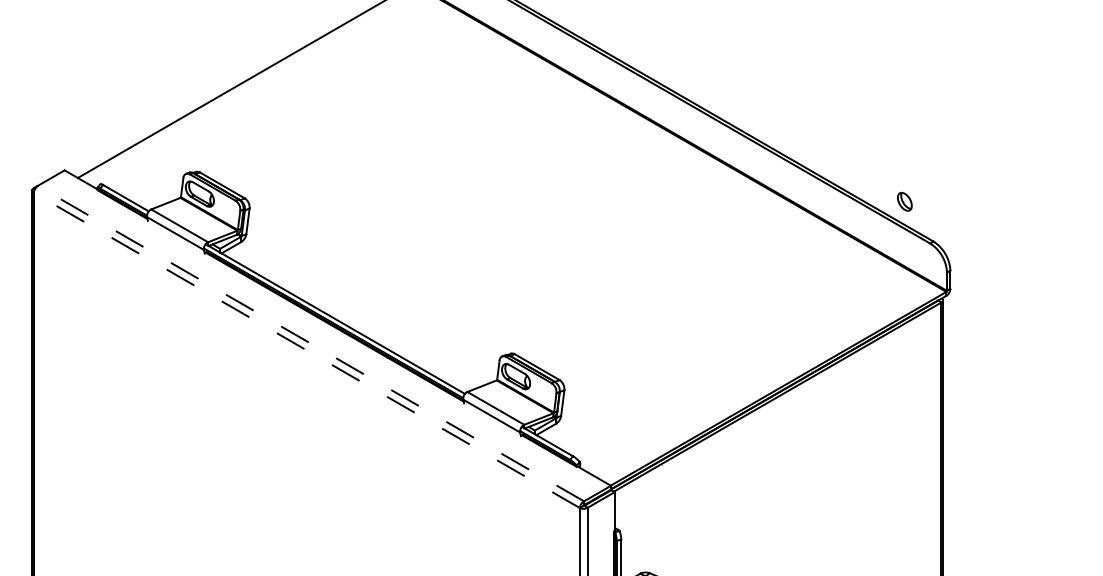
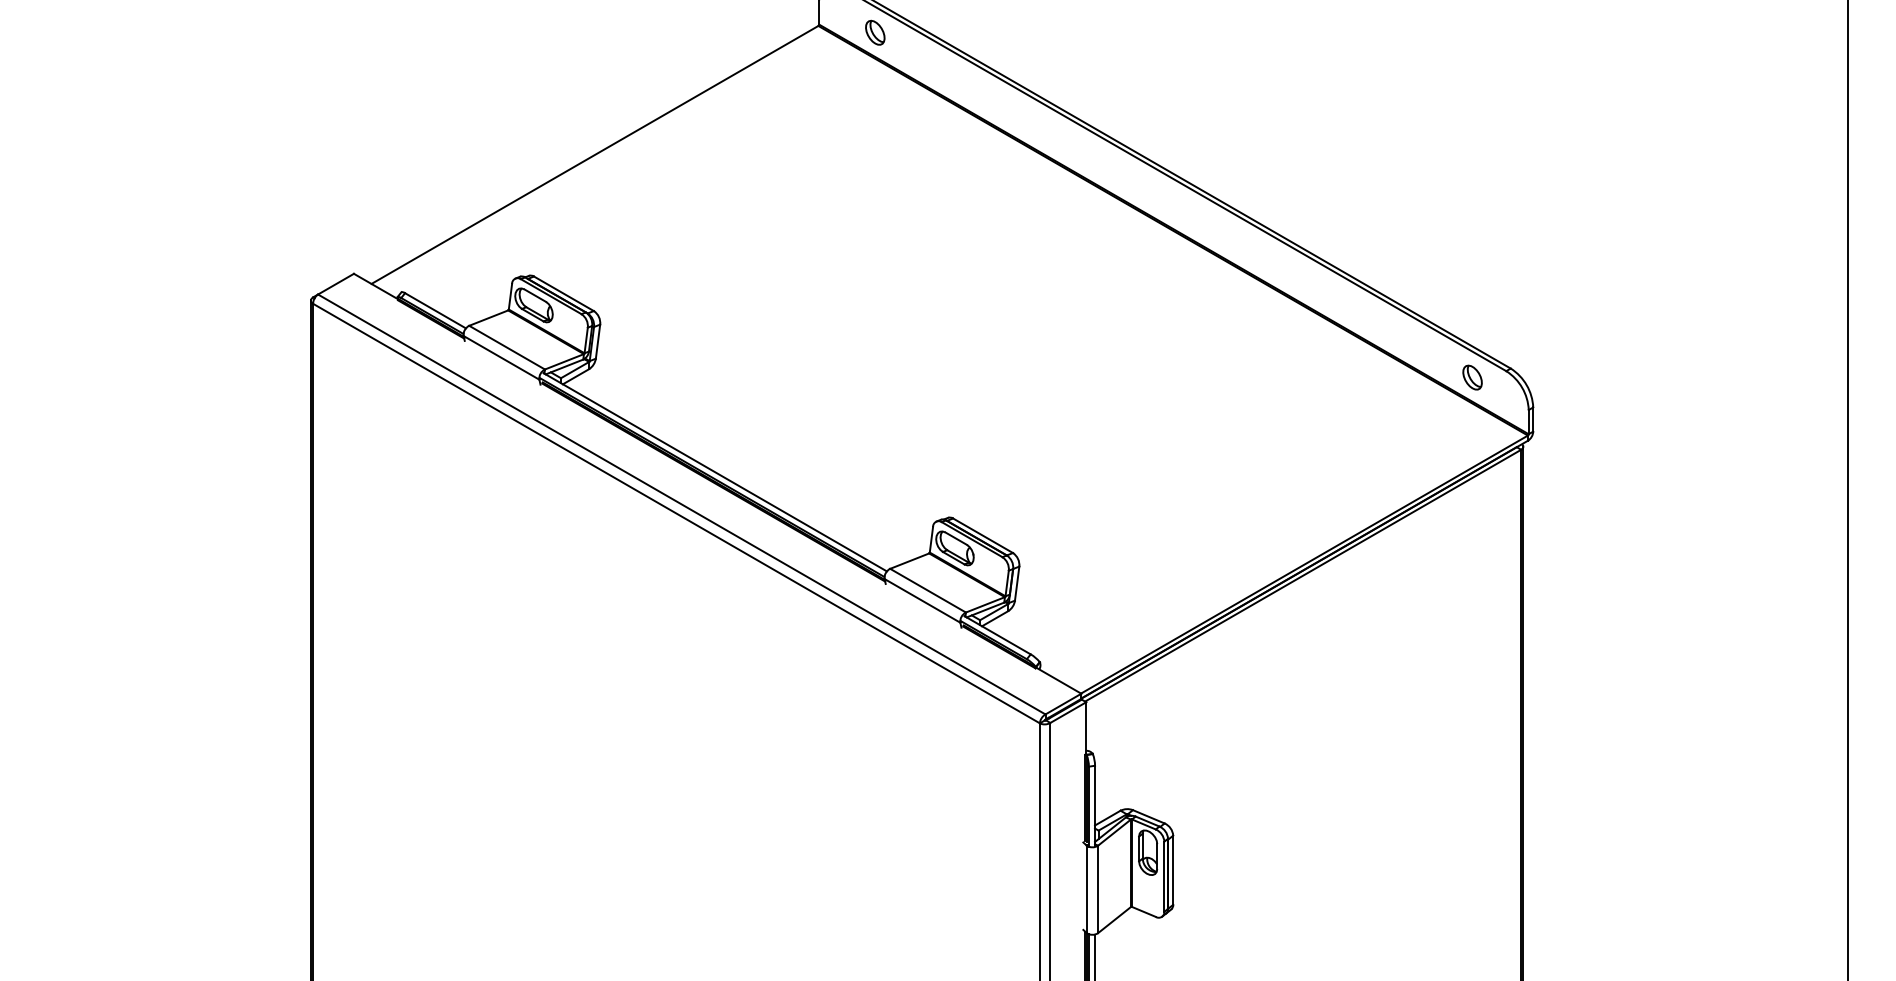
part: (904, 201) -> (1472, 377), moved
line: (310, 343) -> (681, 504), dashed -> solid
line: (306, 350) -> (676, 513), dashed -> solid

